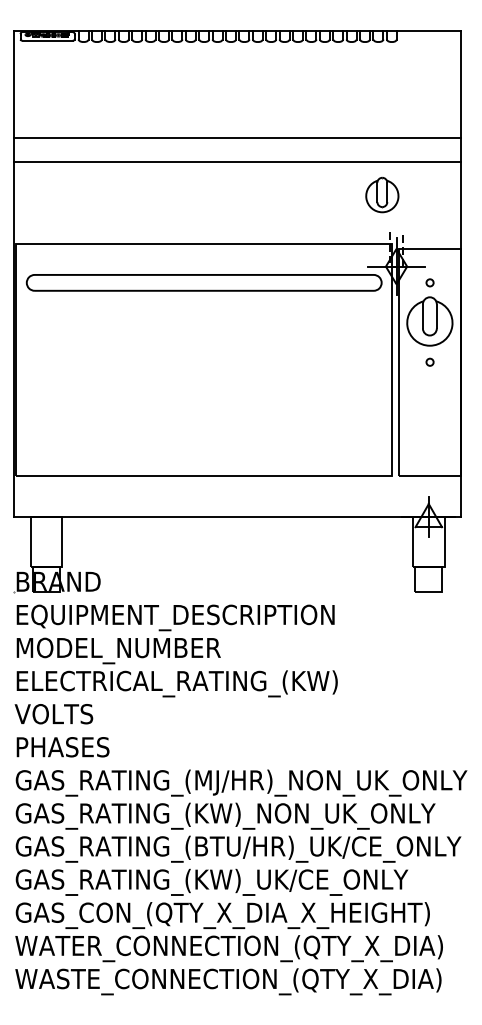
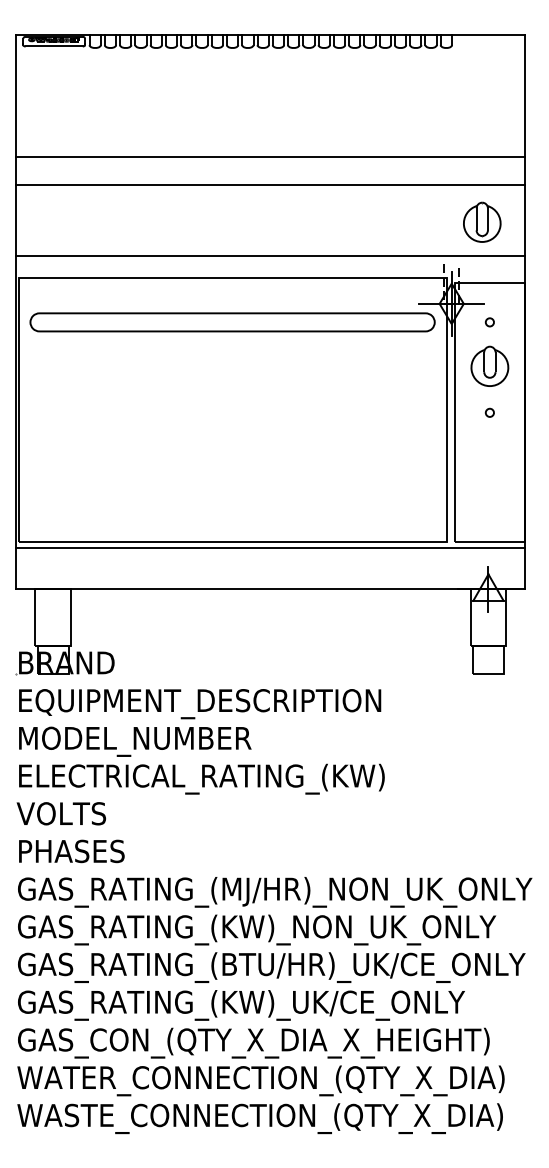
part: (382, 194) -> (482, 221), moved
line: (237, 224) -> (270, 255), added
part: (430, 321) -> (490, 366), size x0.71
line: (237, 481) -> (270, 548), added

